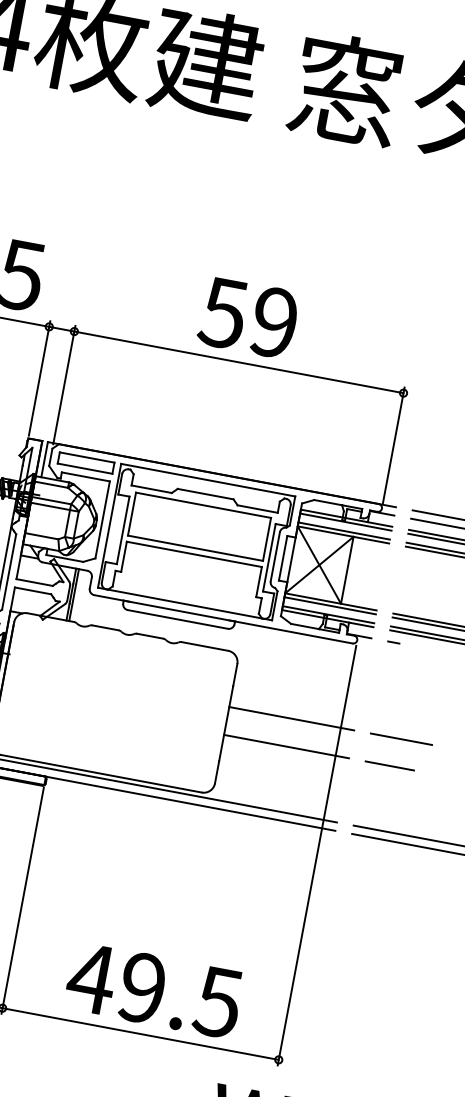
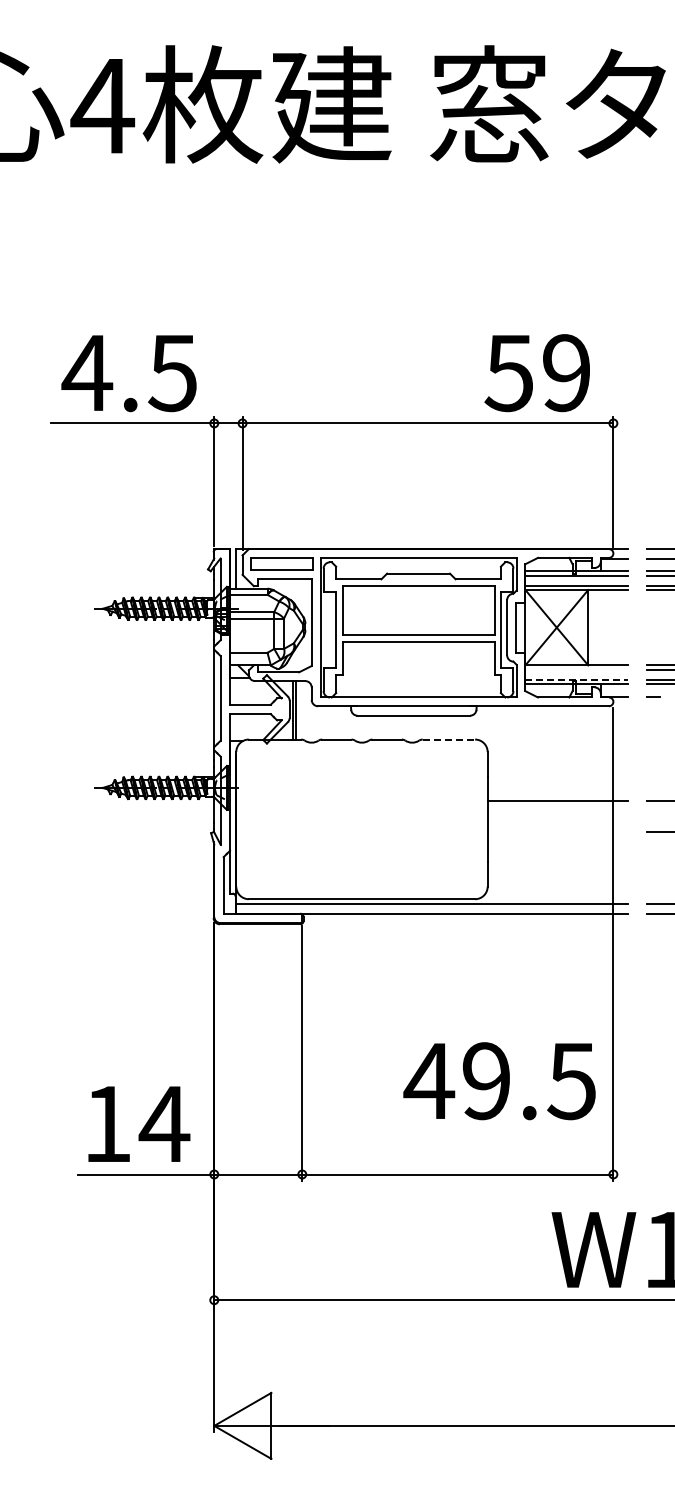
text: (247, 318) -> (536, 373), moved
line: (329, 605) -> (576, 669), removed
line: (329, 614) -> (577, 679), solid -> dashed
line: (205, 646) -> (449, 739), solid -> dashed
line: (286, 746) -> (557, 831), removed
text: (154, 990) -> (499, 1081), moved

